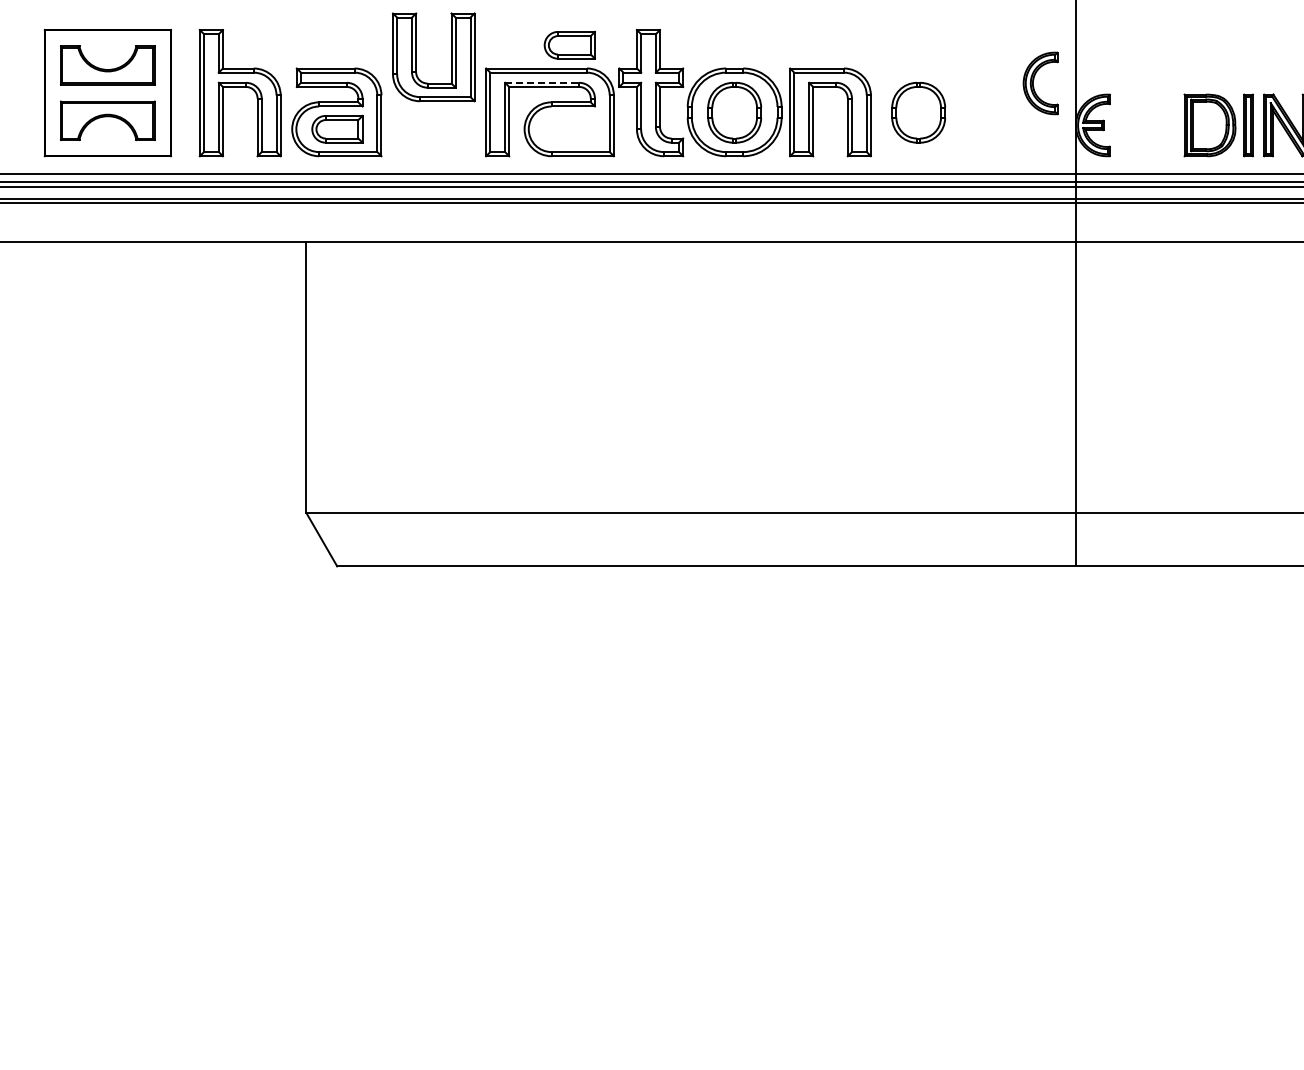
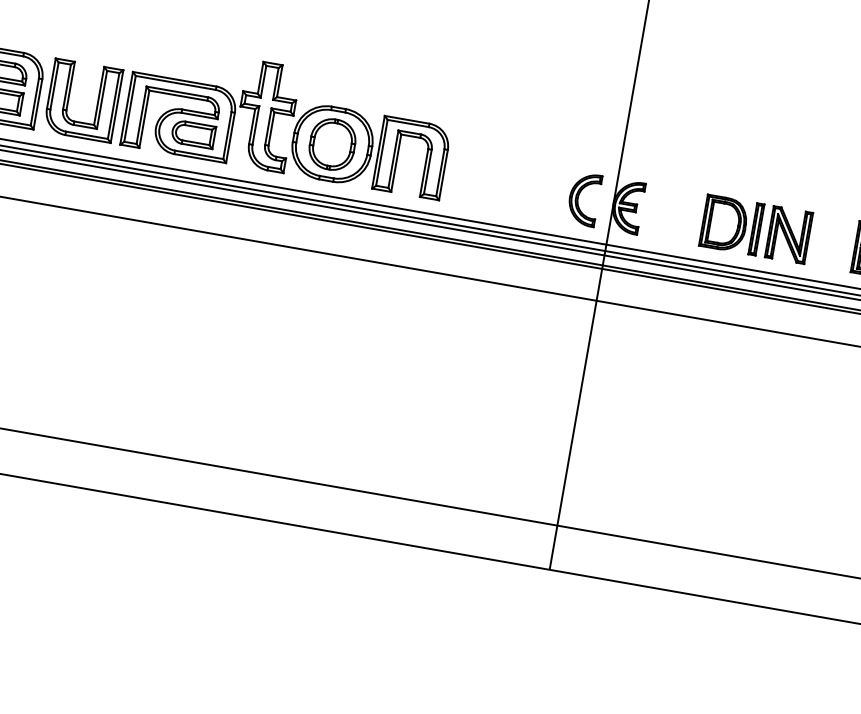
part: (569, 45) -> (193, 134), moved
part: (416, 57) -> (68, 98), moved
line: (542, 82) -> (177, 91), dashed -> solid
part: (1034, 86) -> (578, 200), moved
part: (918, 112) -> (484, 170), removed

